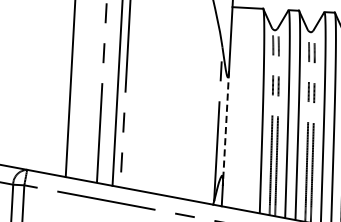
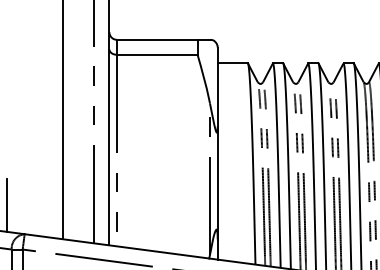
line: (225, 128) -> (217, 183), dashed -> solid
line: (11, 139) -> (7, 205), added

